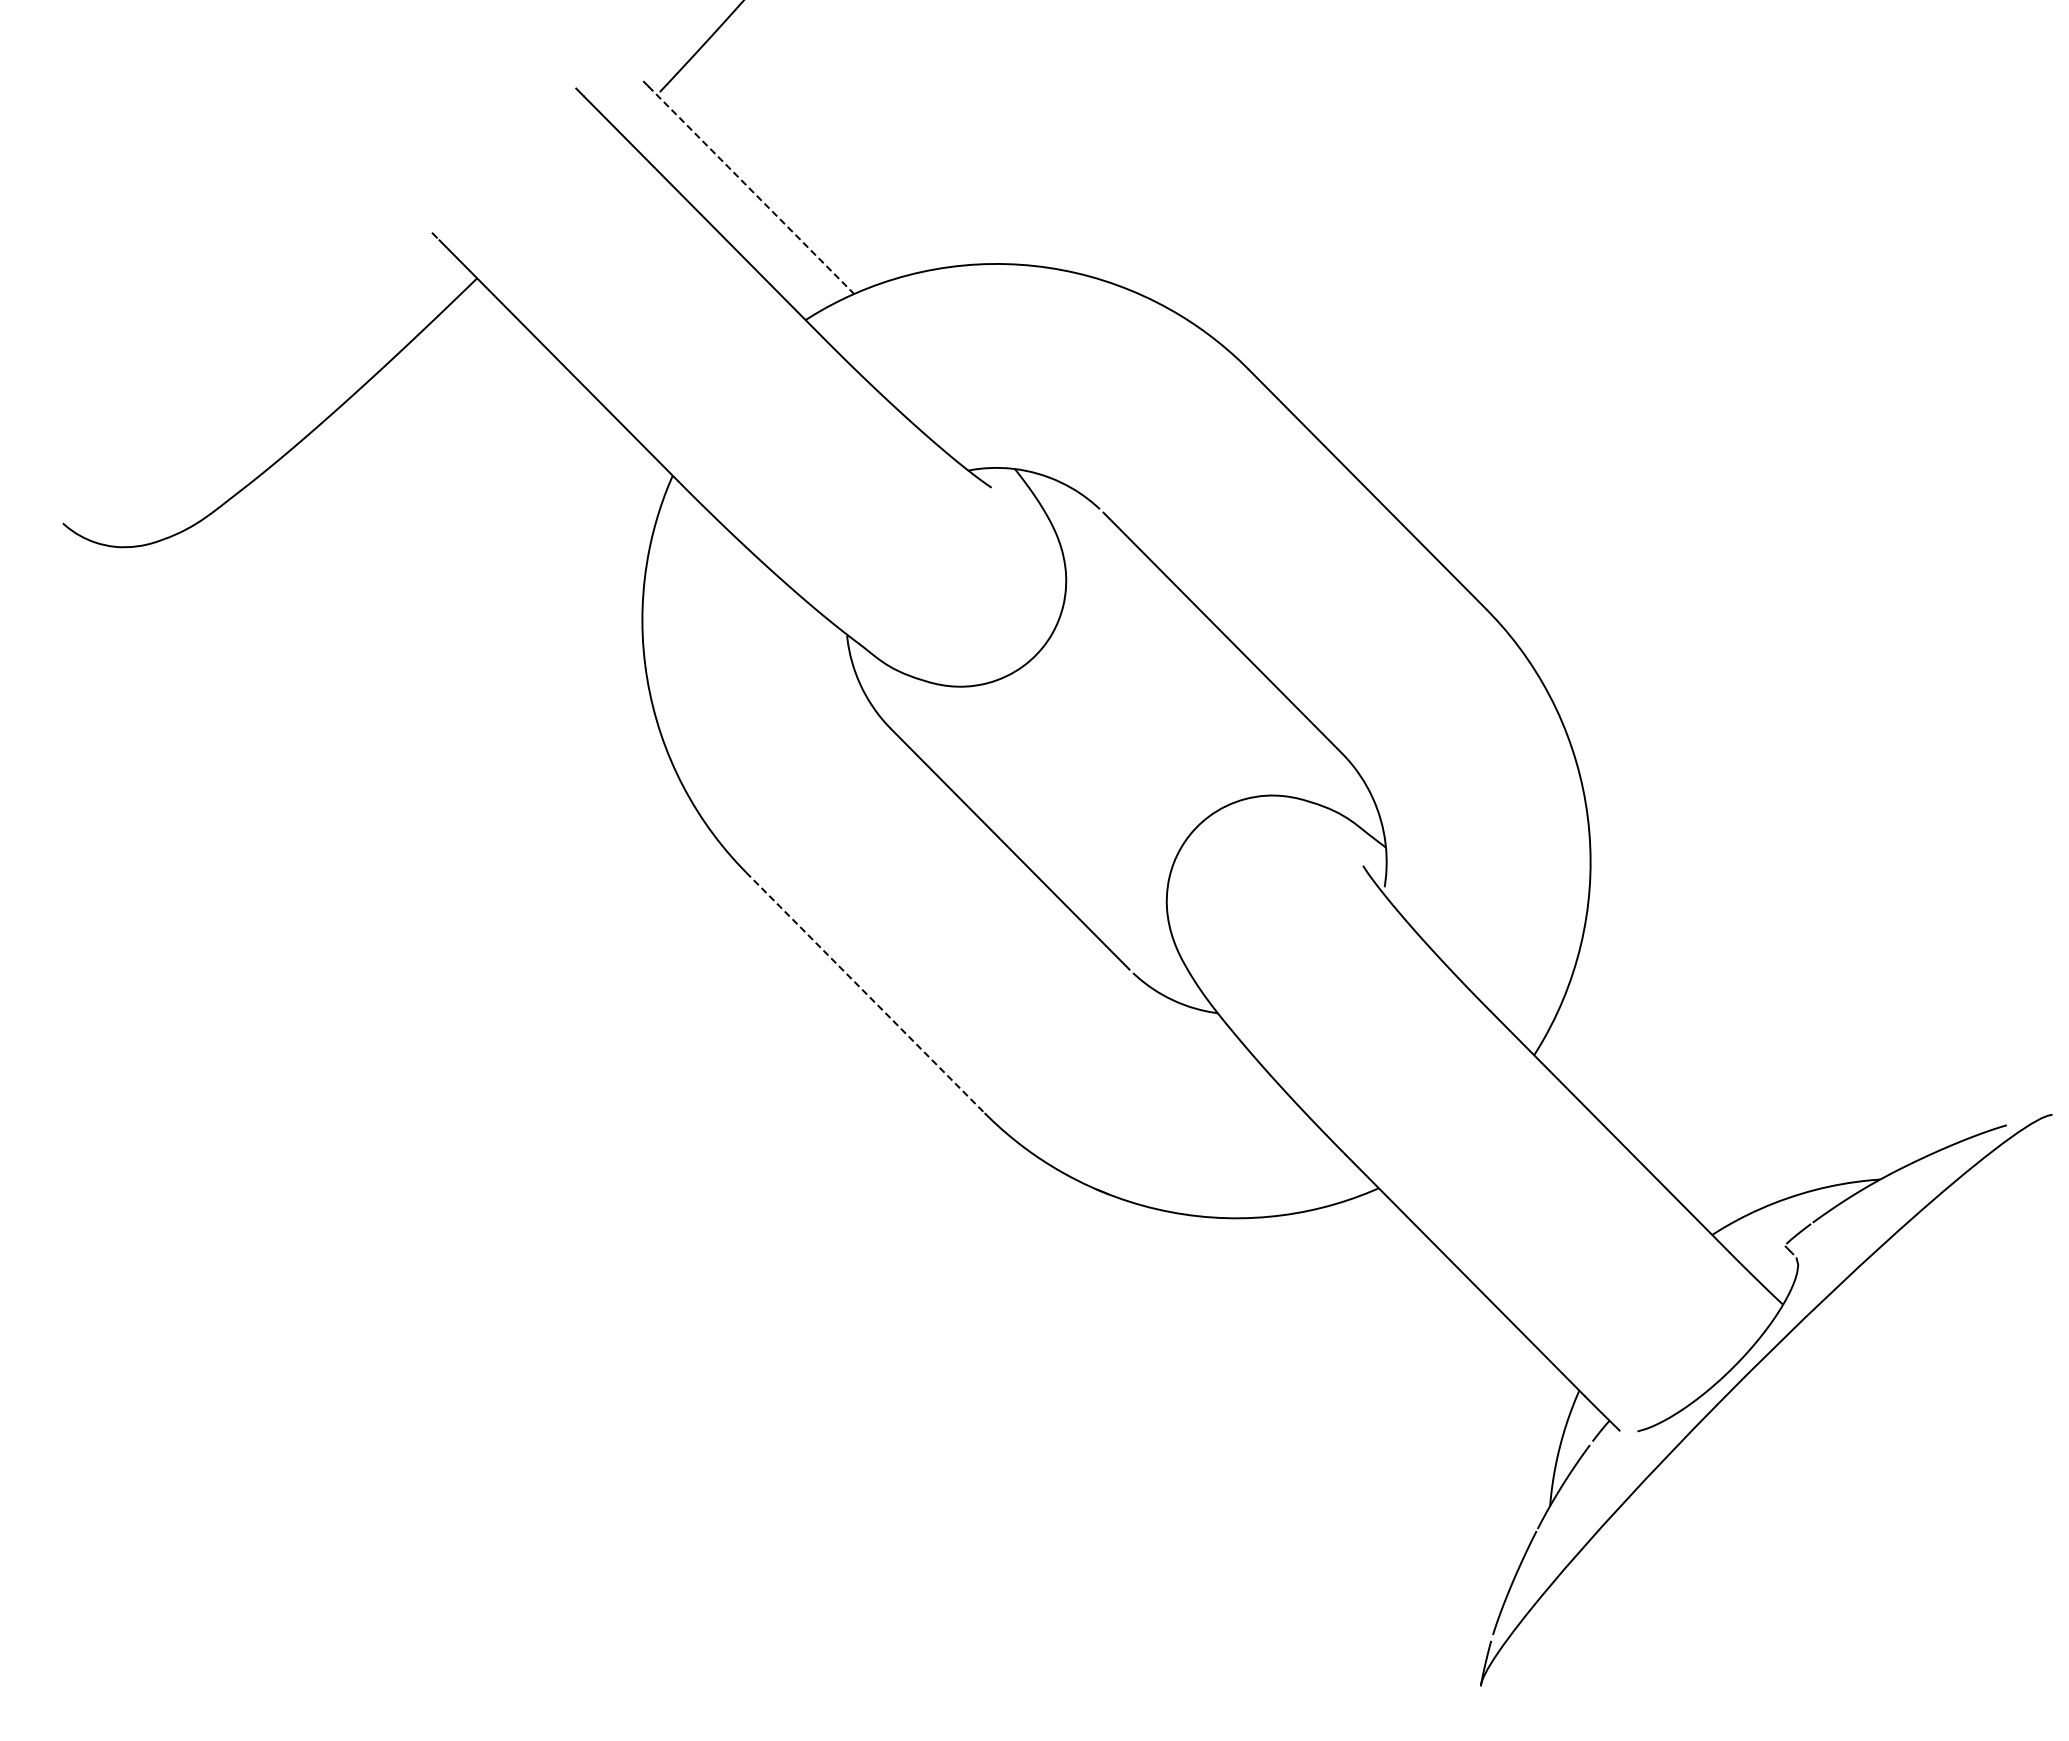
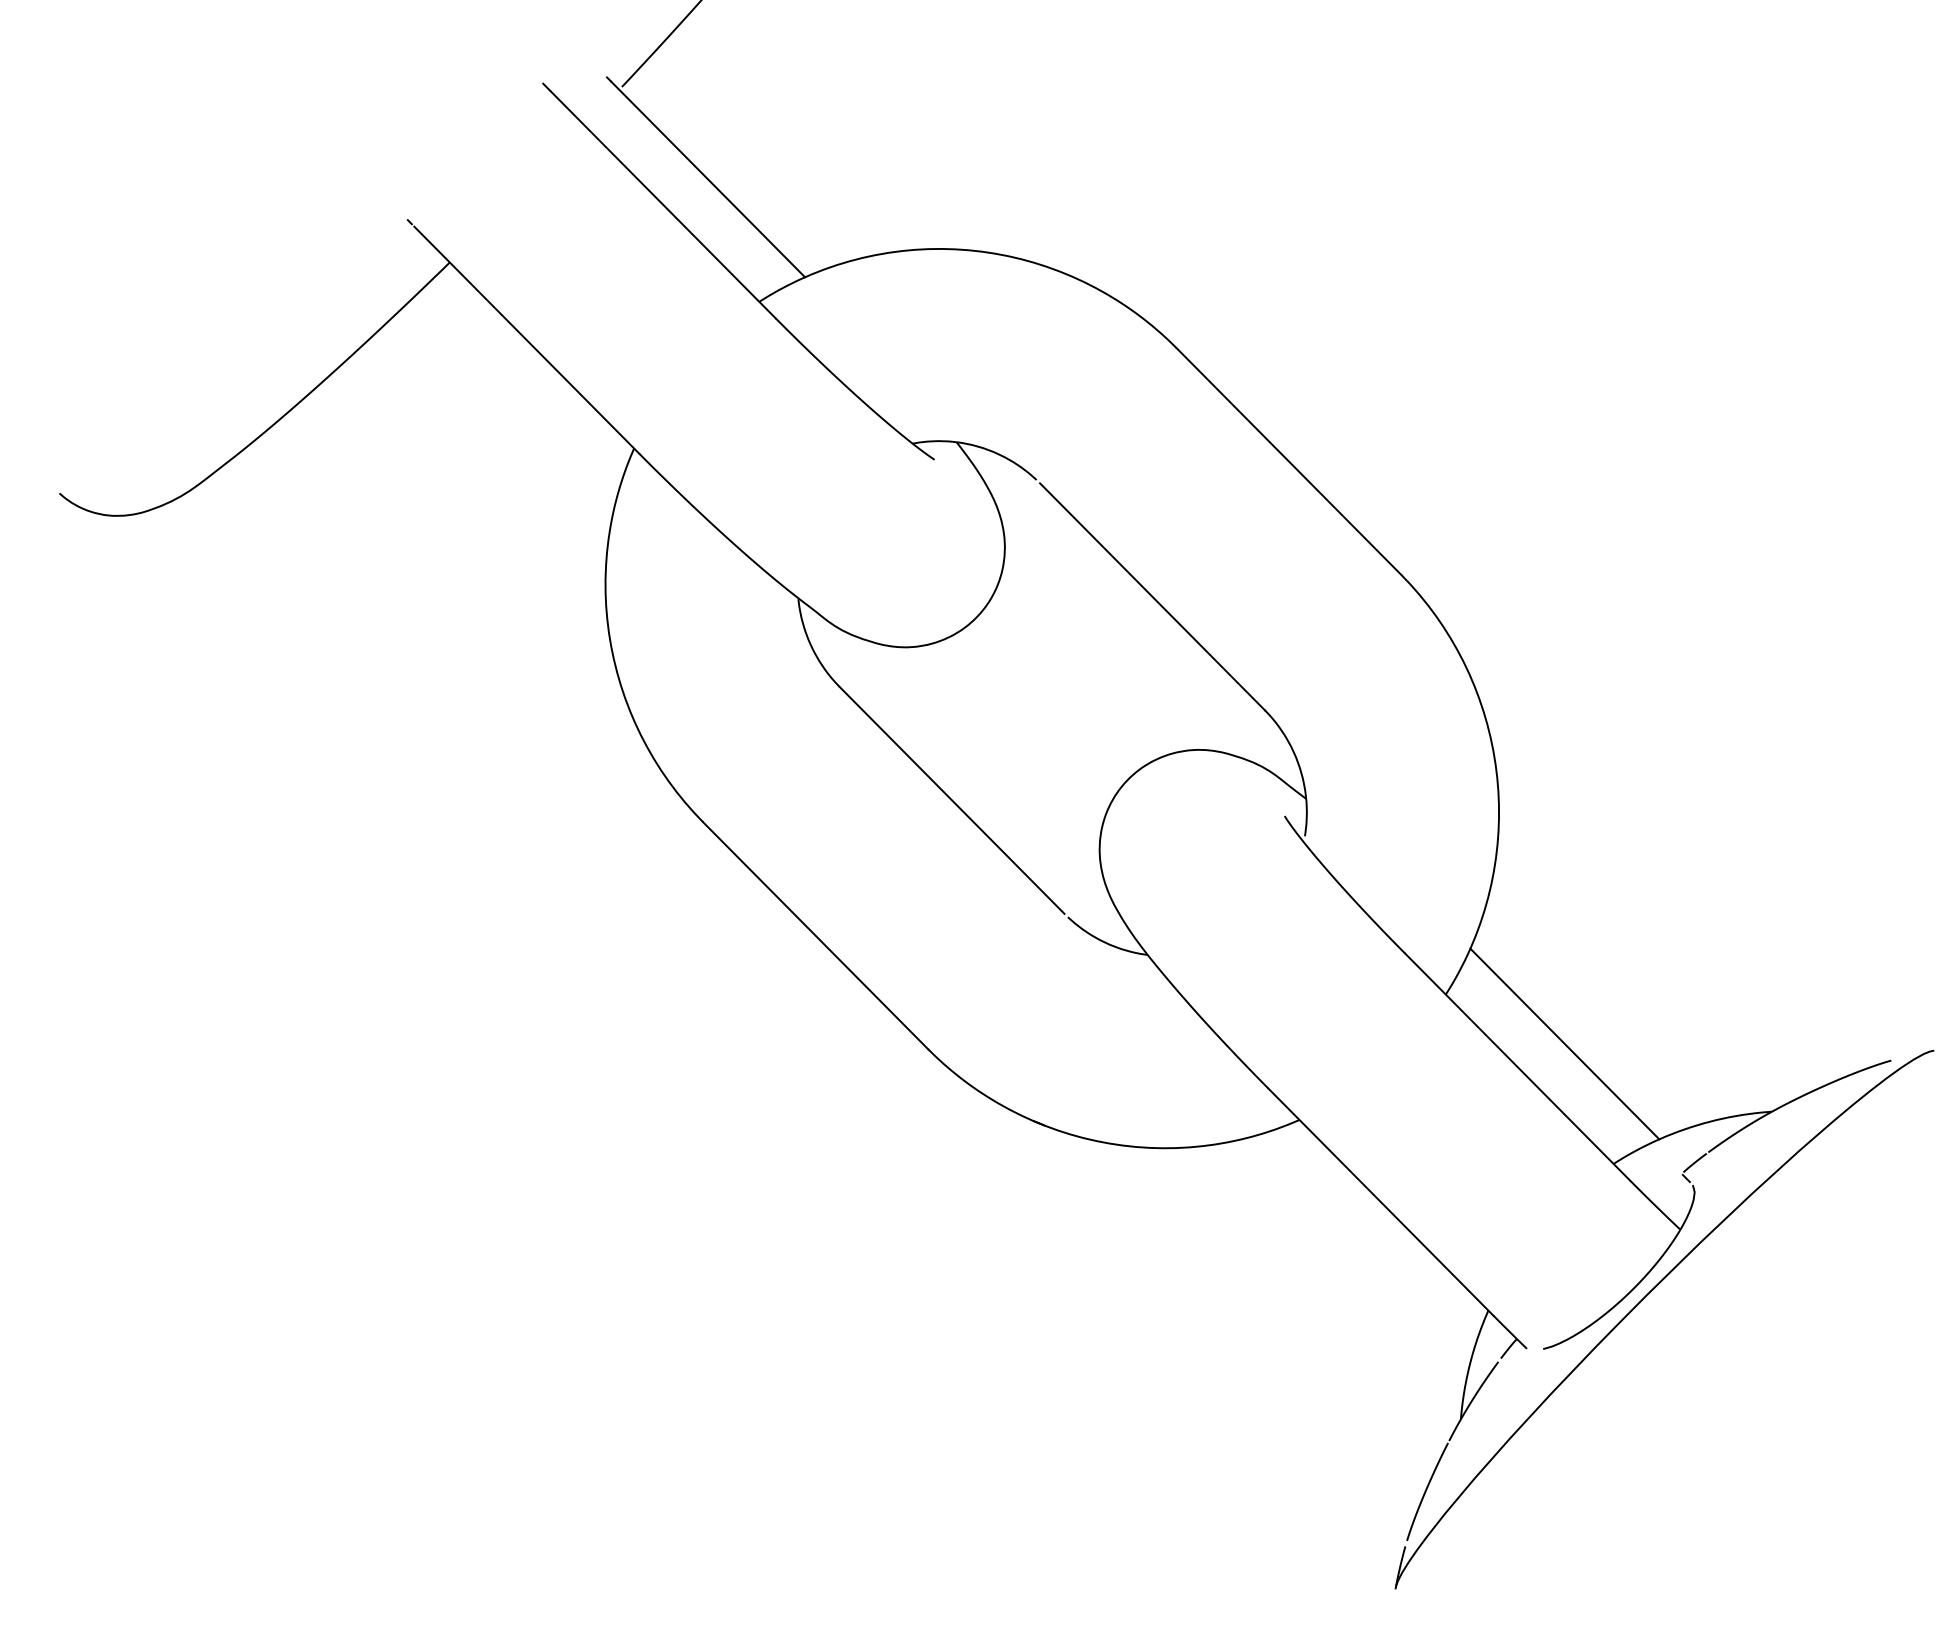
line: (751, 190) -> (708, 179), dashed -> solid
line: (865, 993) -> (815, 936), dashed -> solid
line: (1660, 1107) -> (1564, 1043), added

